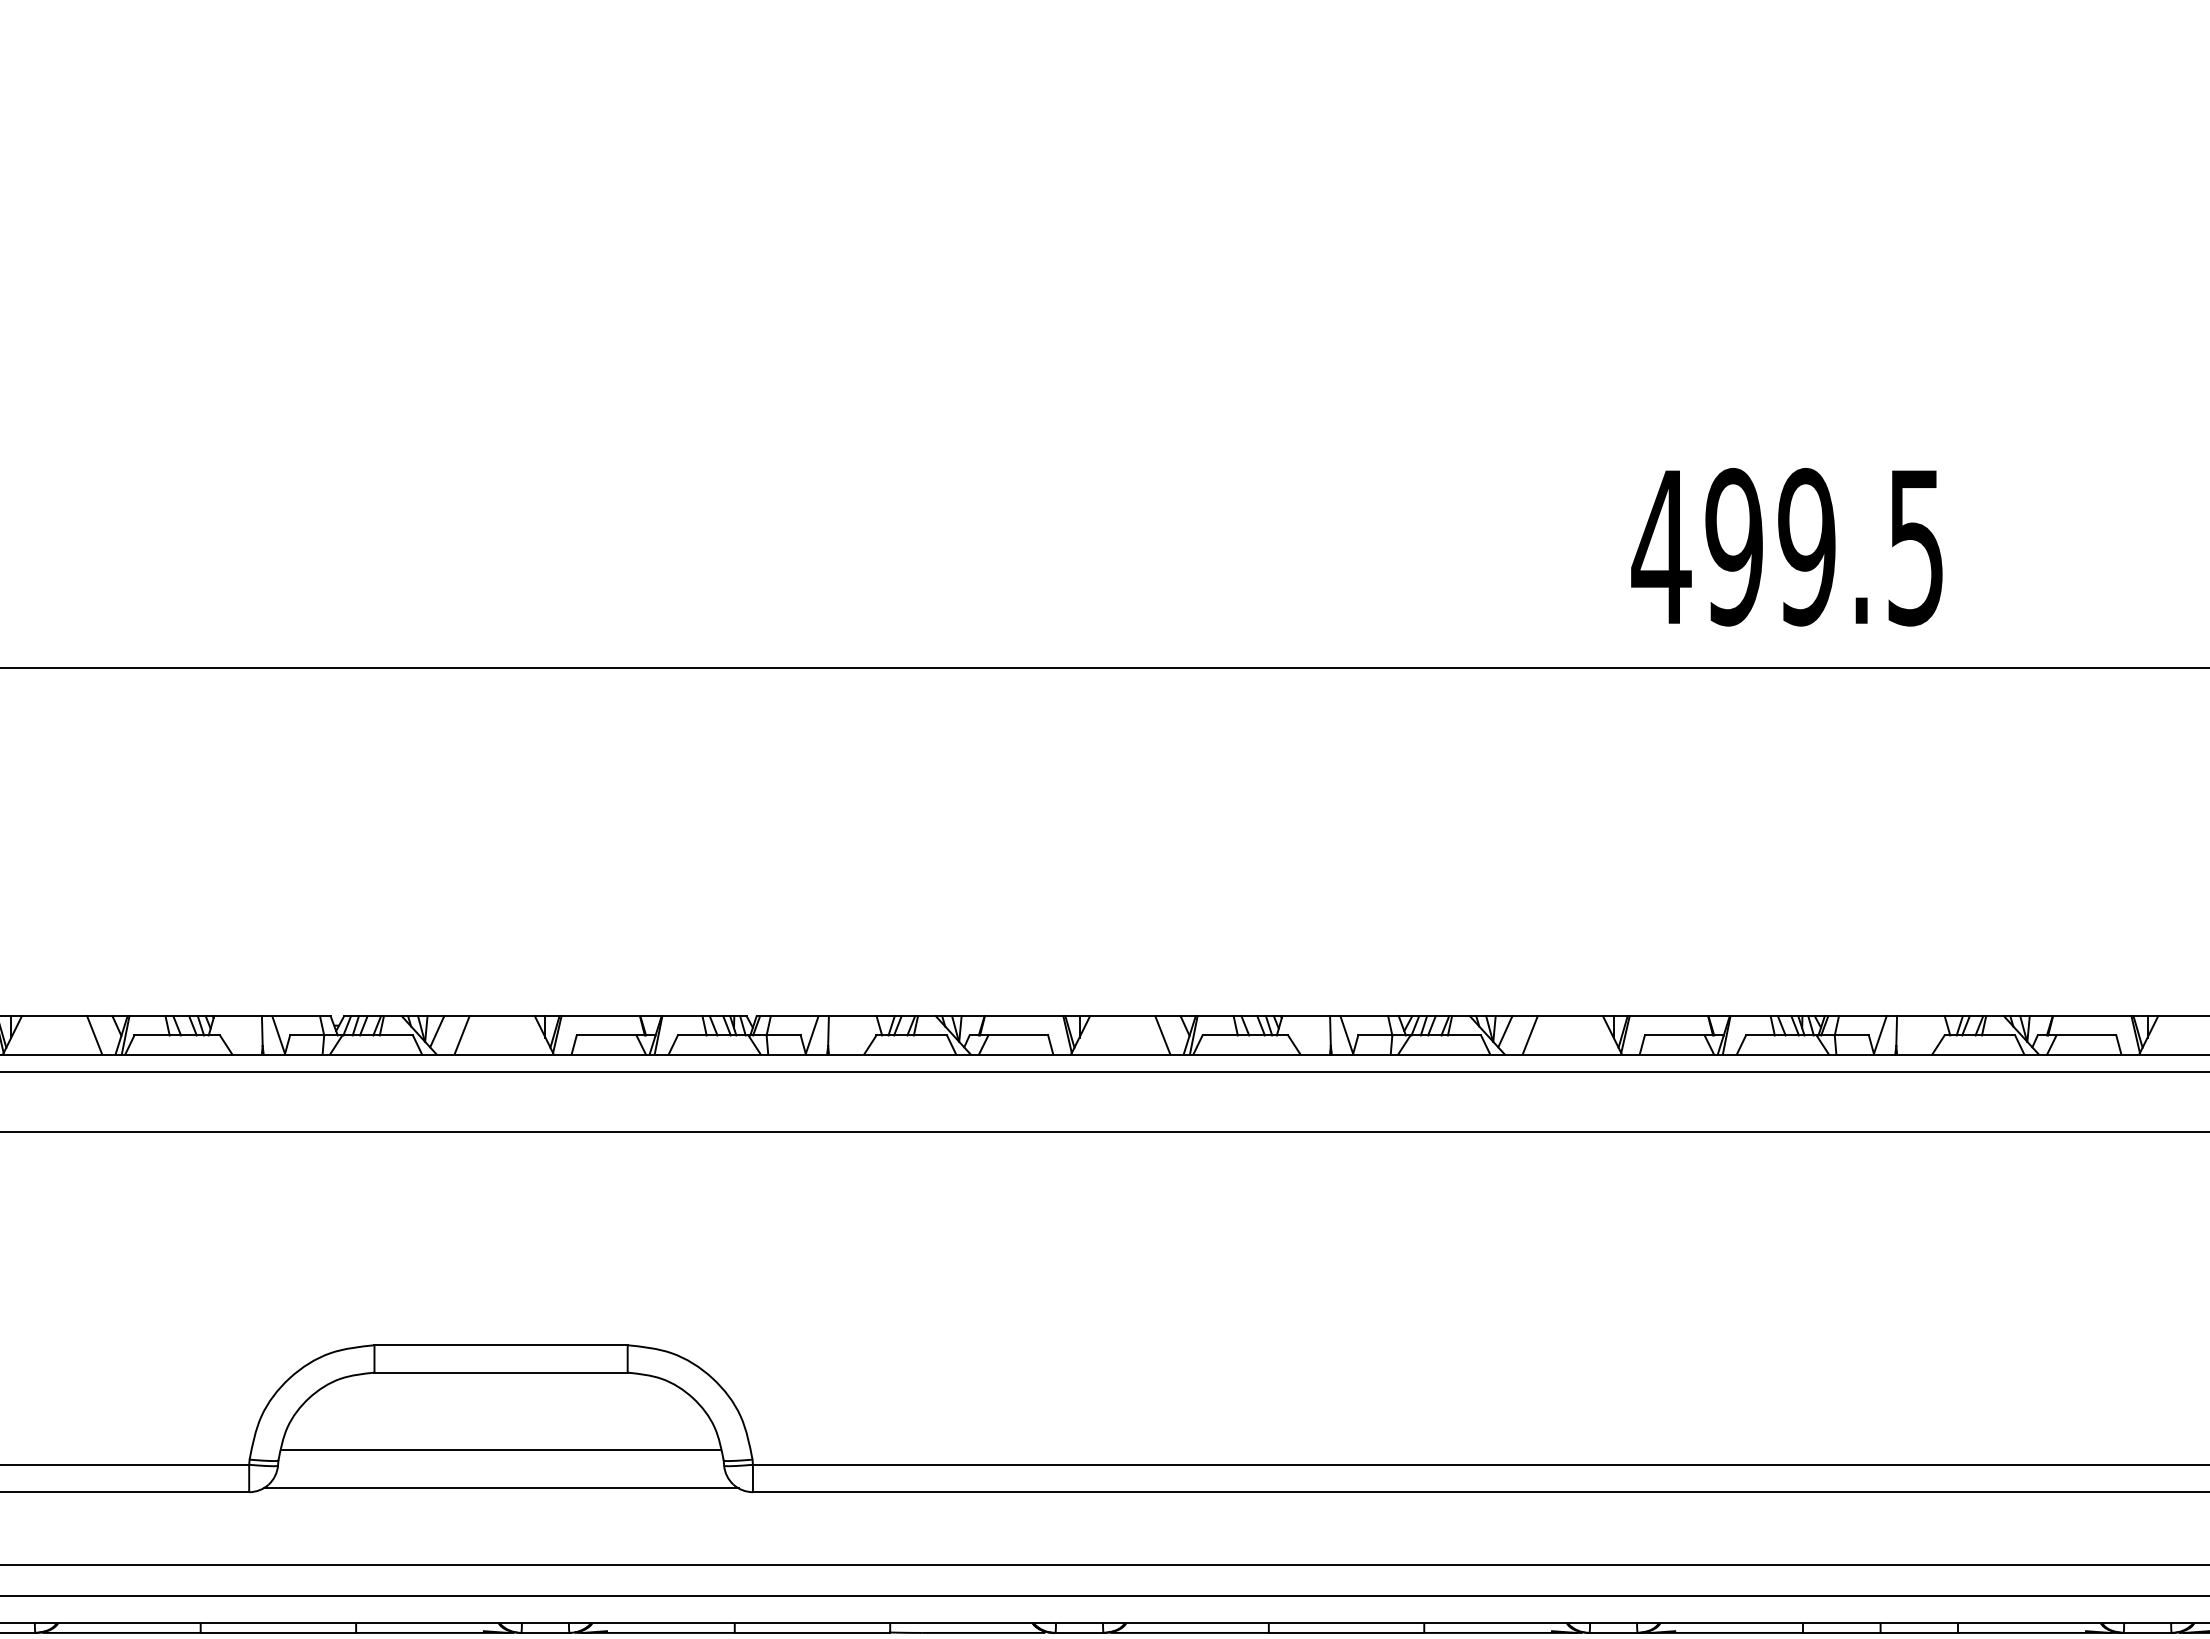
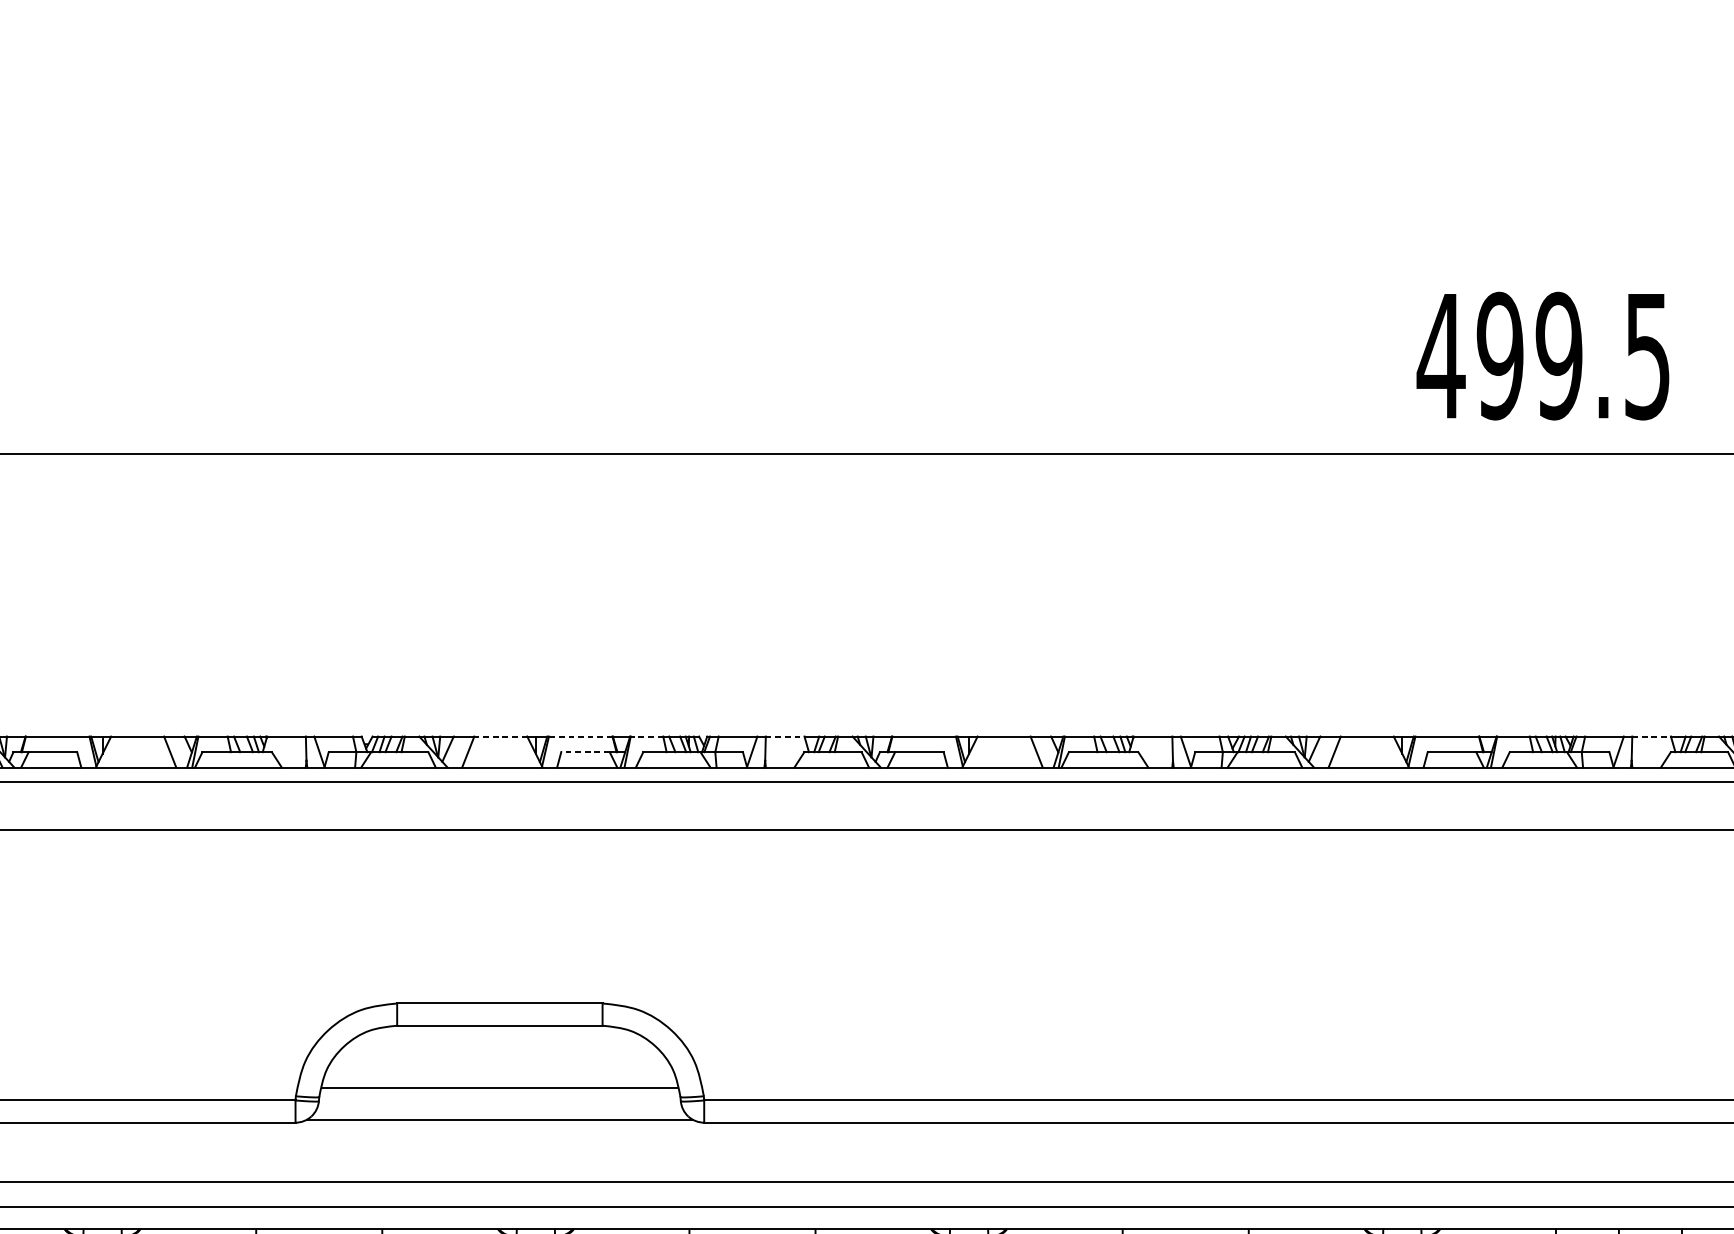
line: (502, 1016) -> (501, 736), solid -> dashed
line: (600, 1016) -> (580, 736), solid -> dashed
line: (681, 1016) -> (646, 736), solid -> dashed
line: (852, 1016) -> (784, 736), solid -> dashed
line: (1920, 1016) -> (1651, 736), solid -> dashed
line: (606, 1035) -> (585, 752), solid -> dashed

